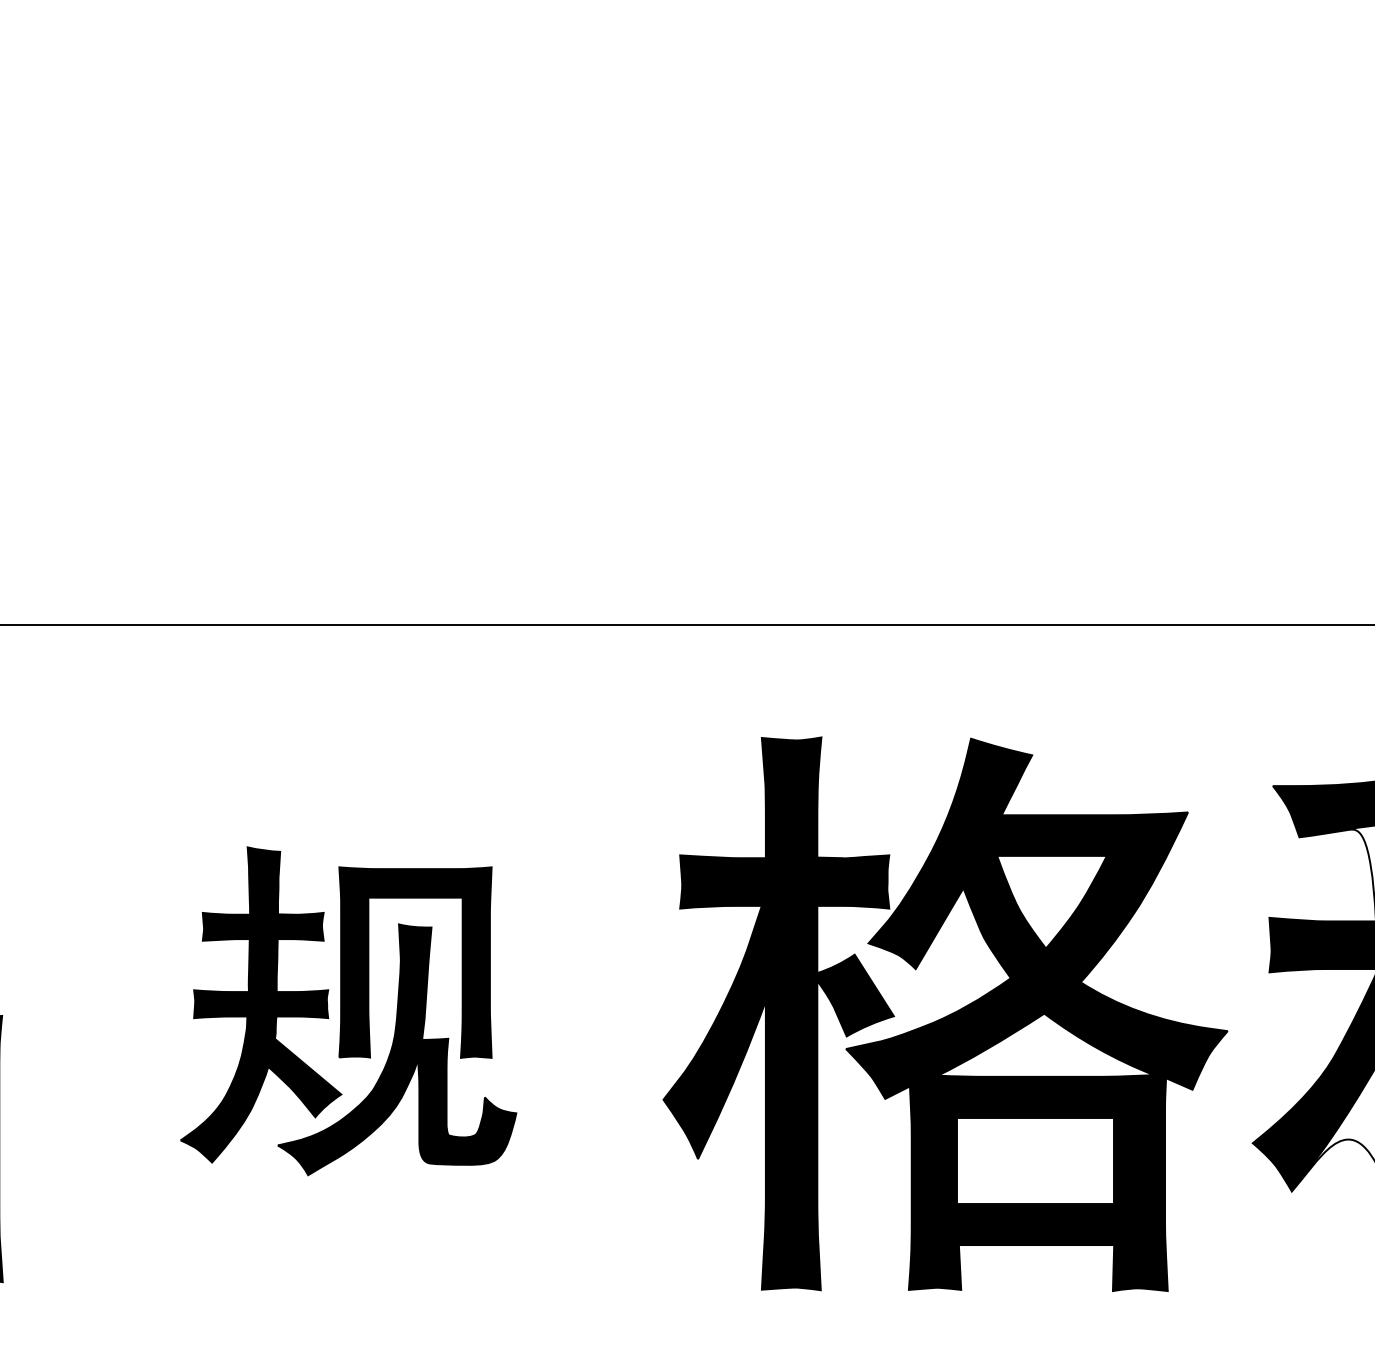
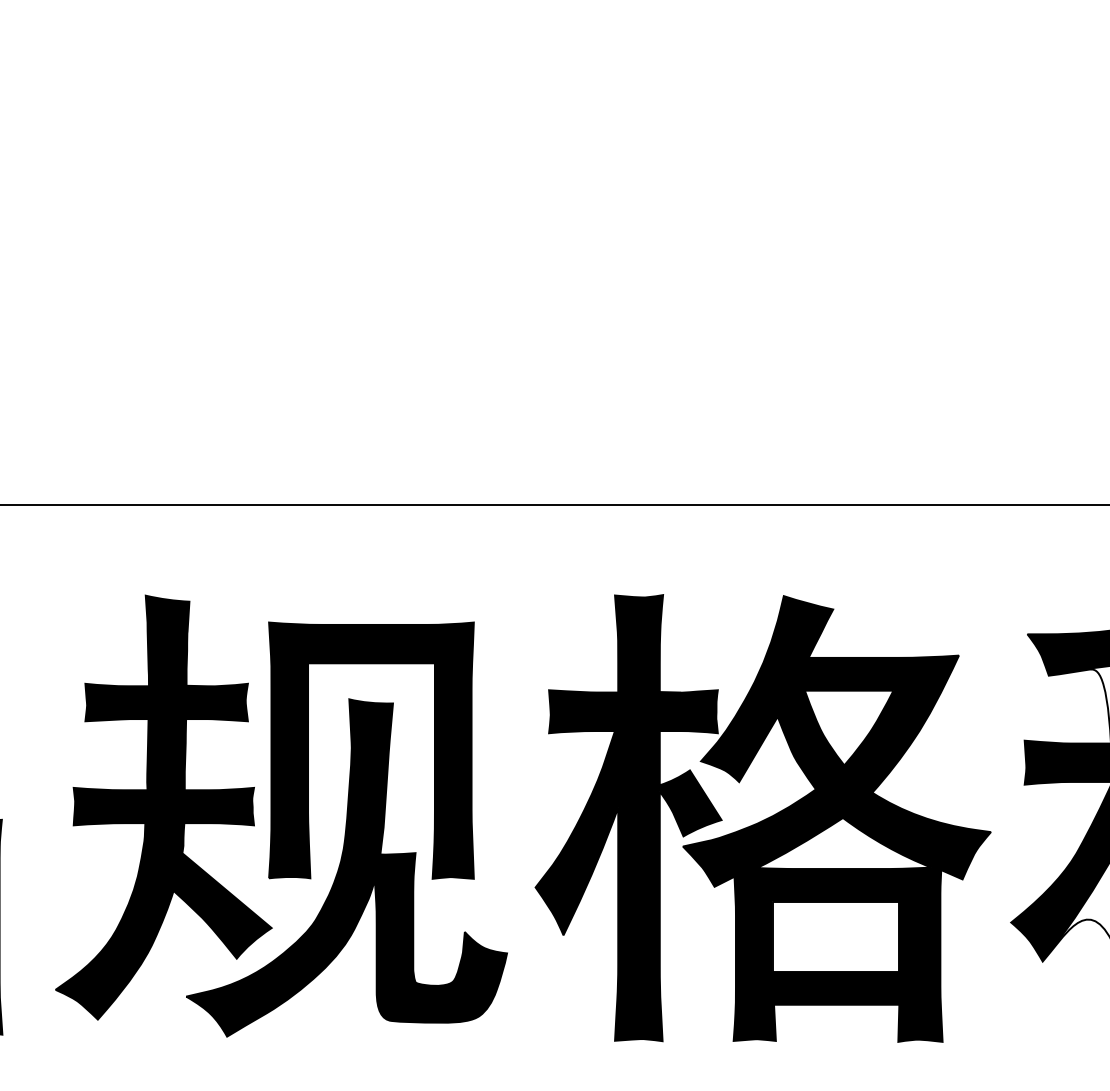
part: (348, 1010) -> (281, 815), size x1.67

